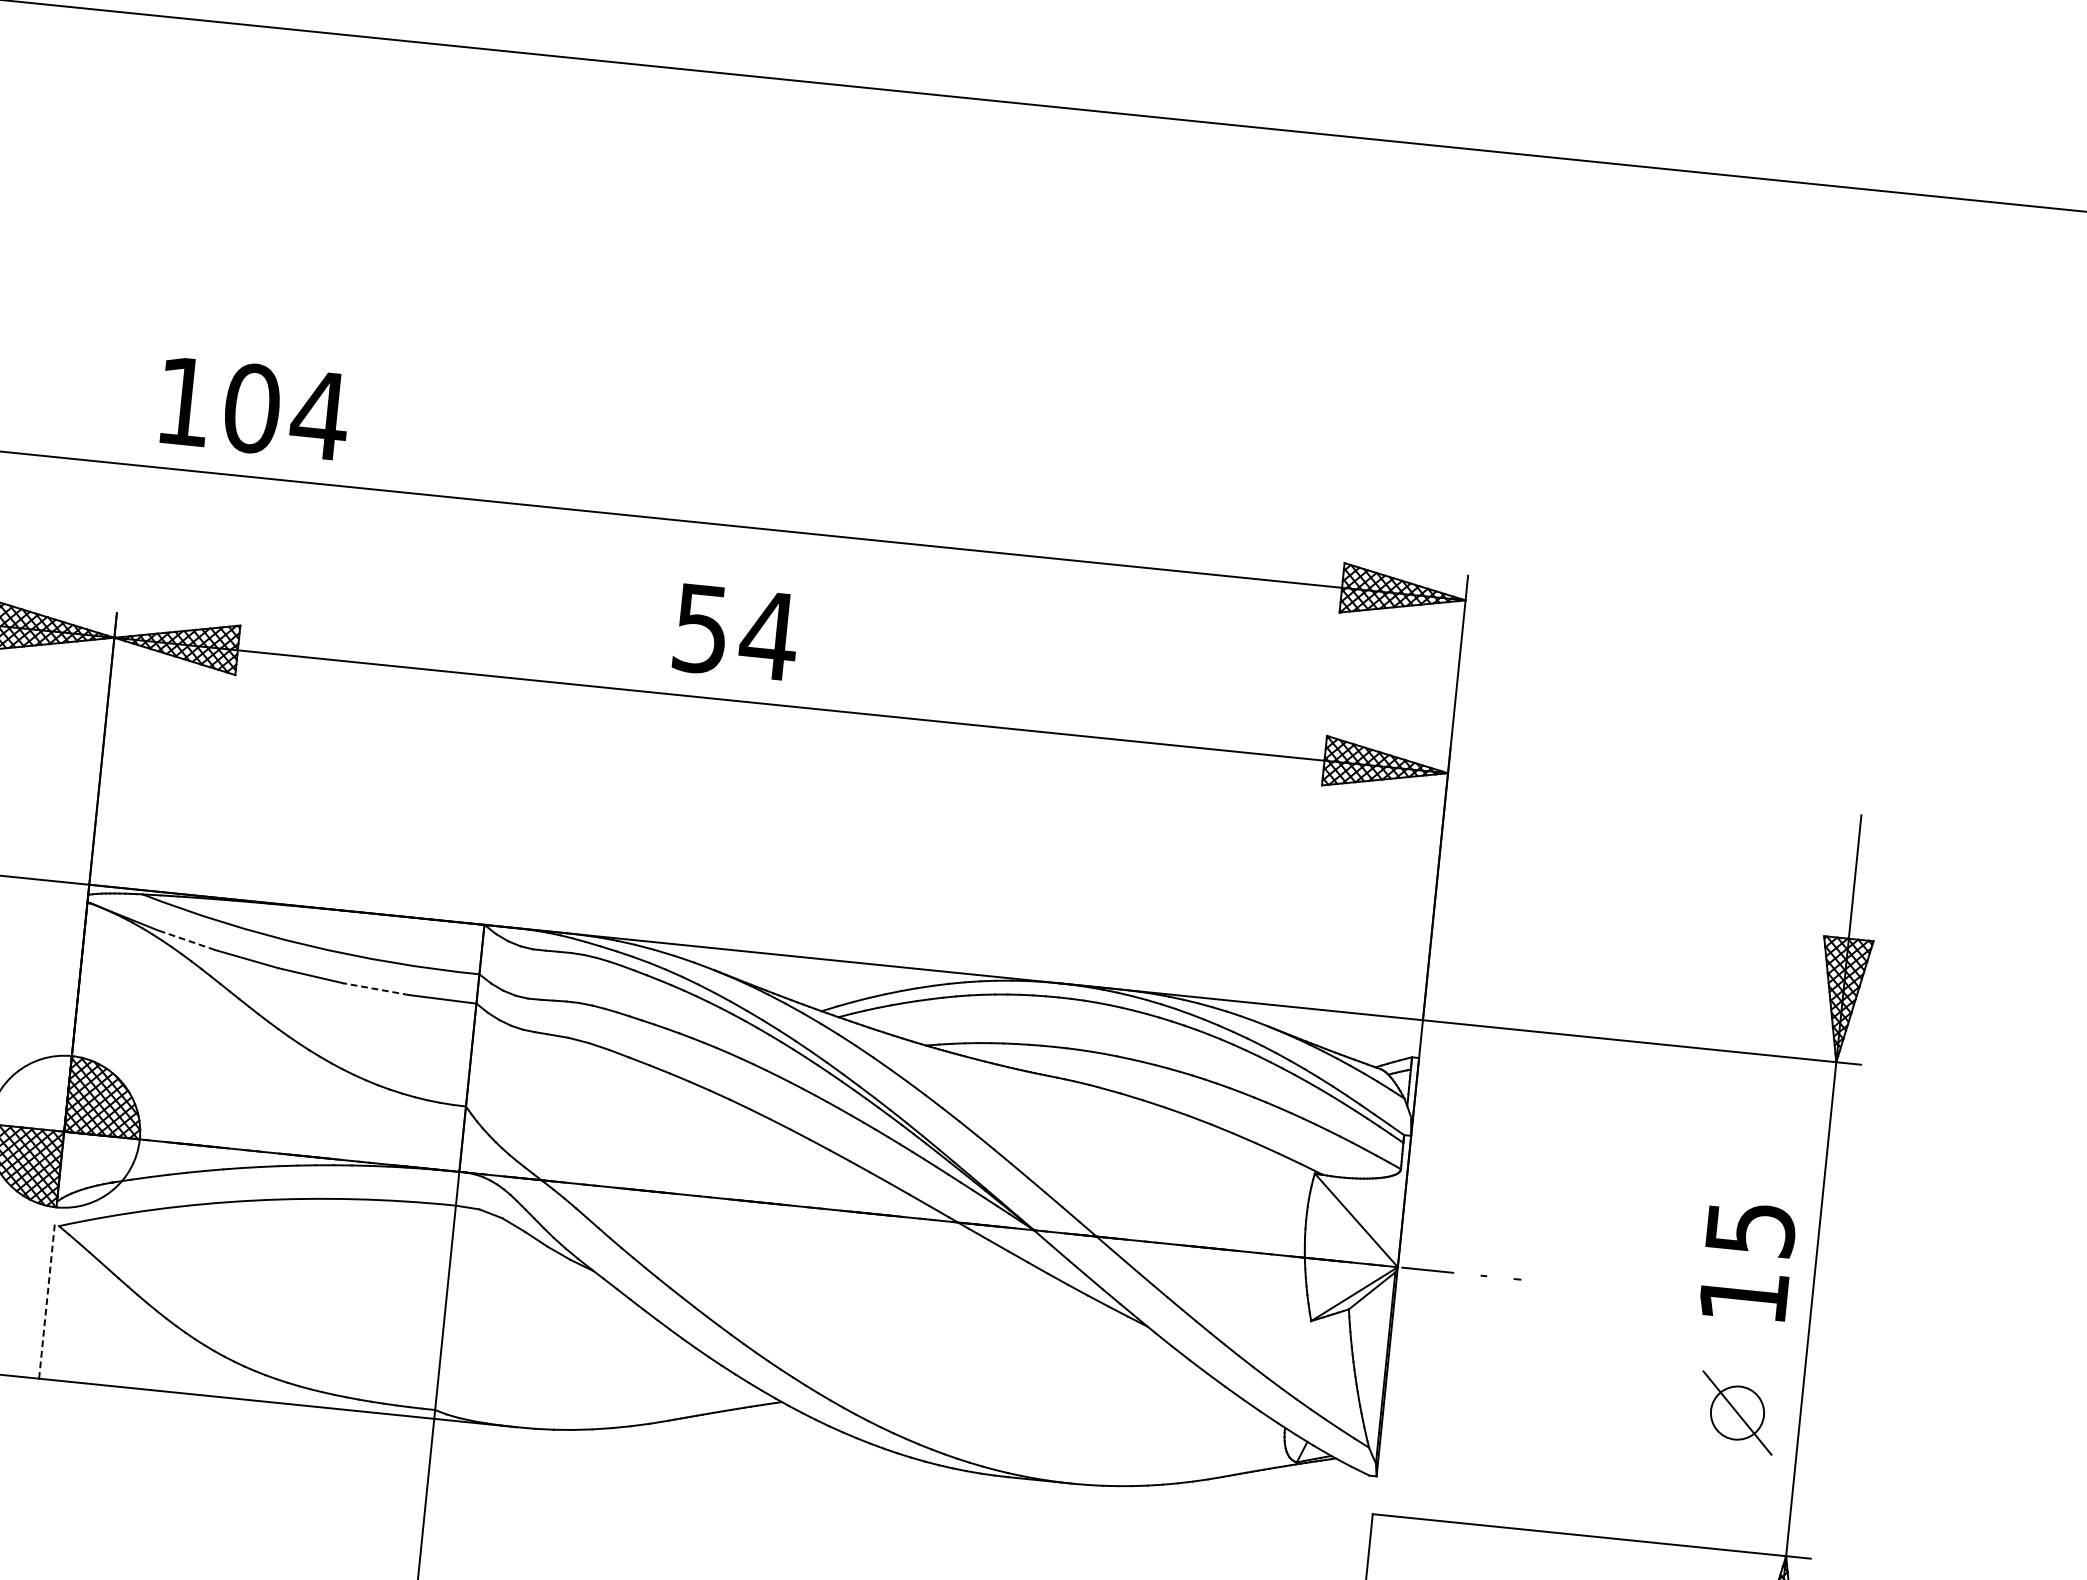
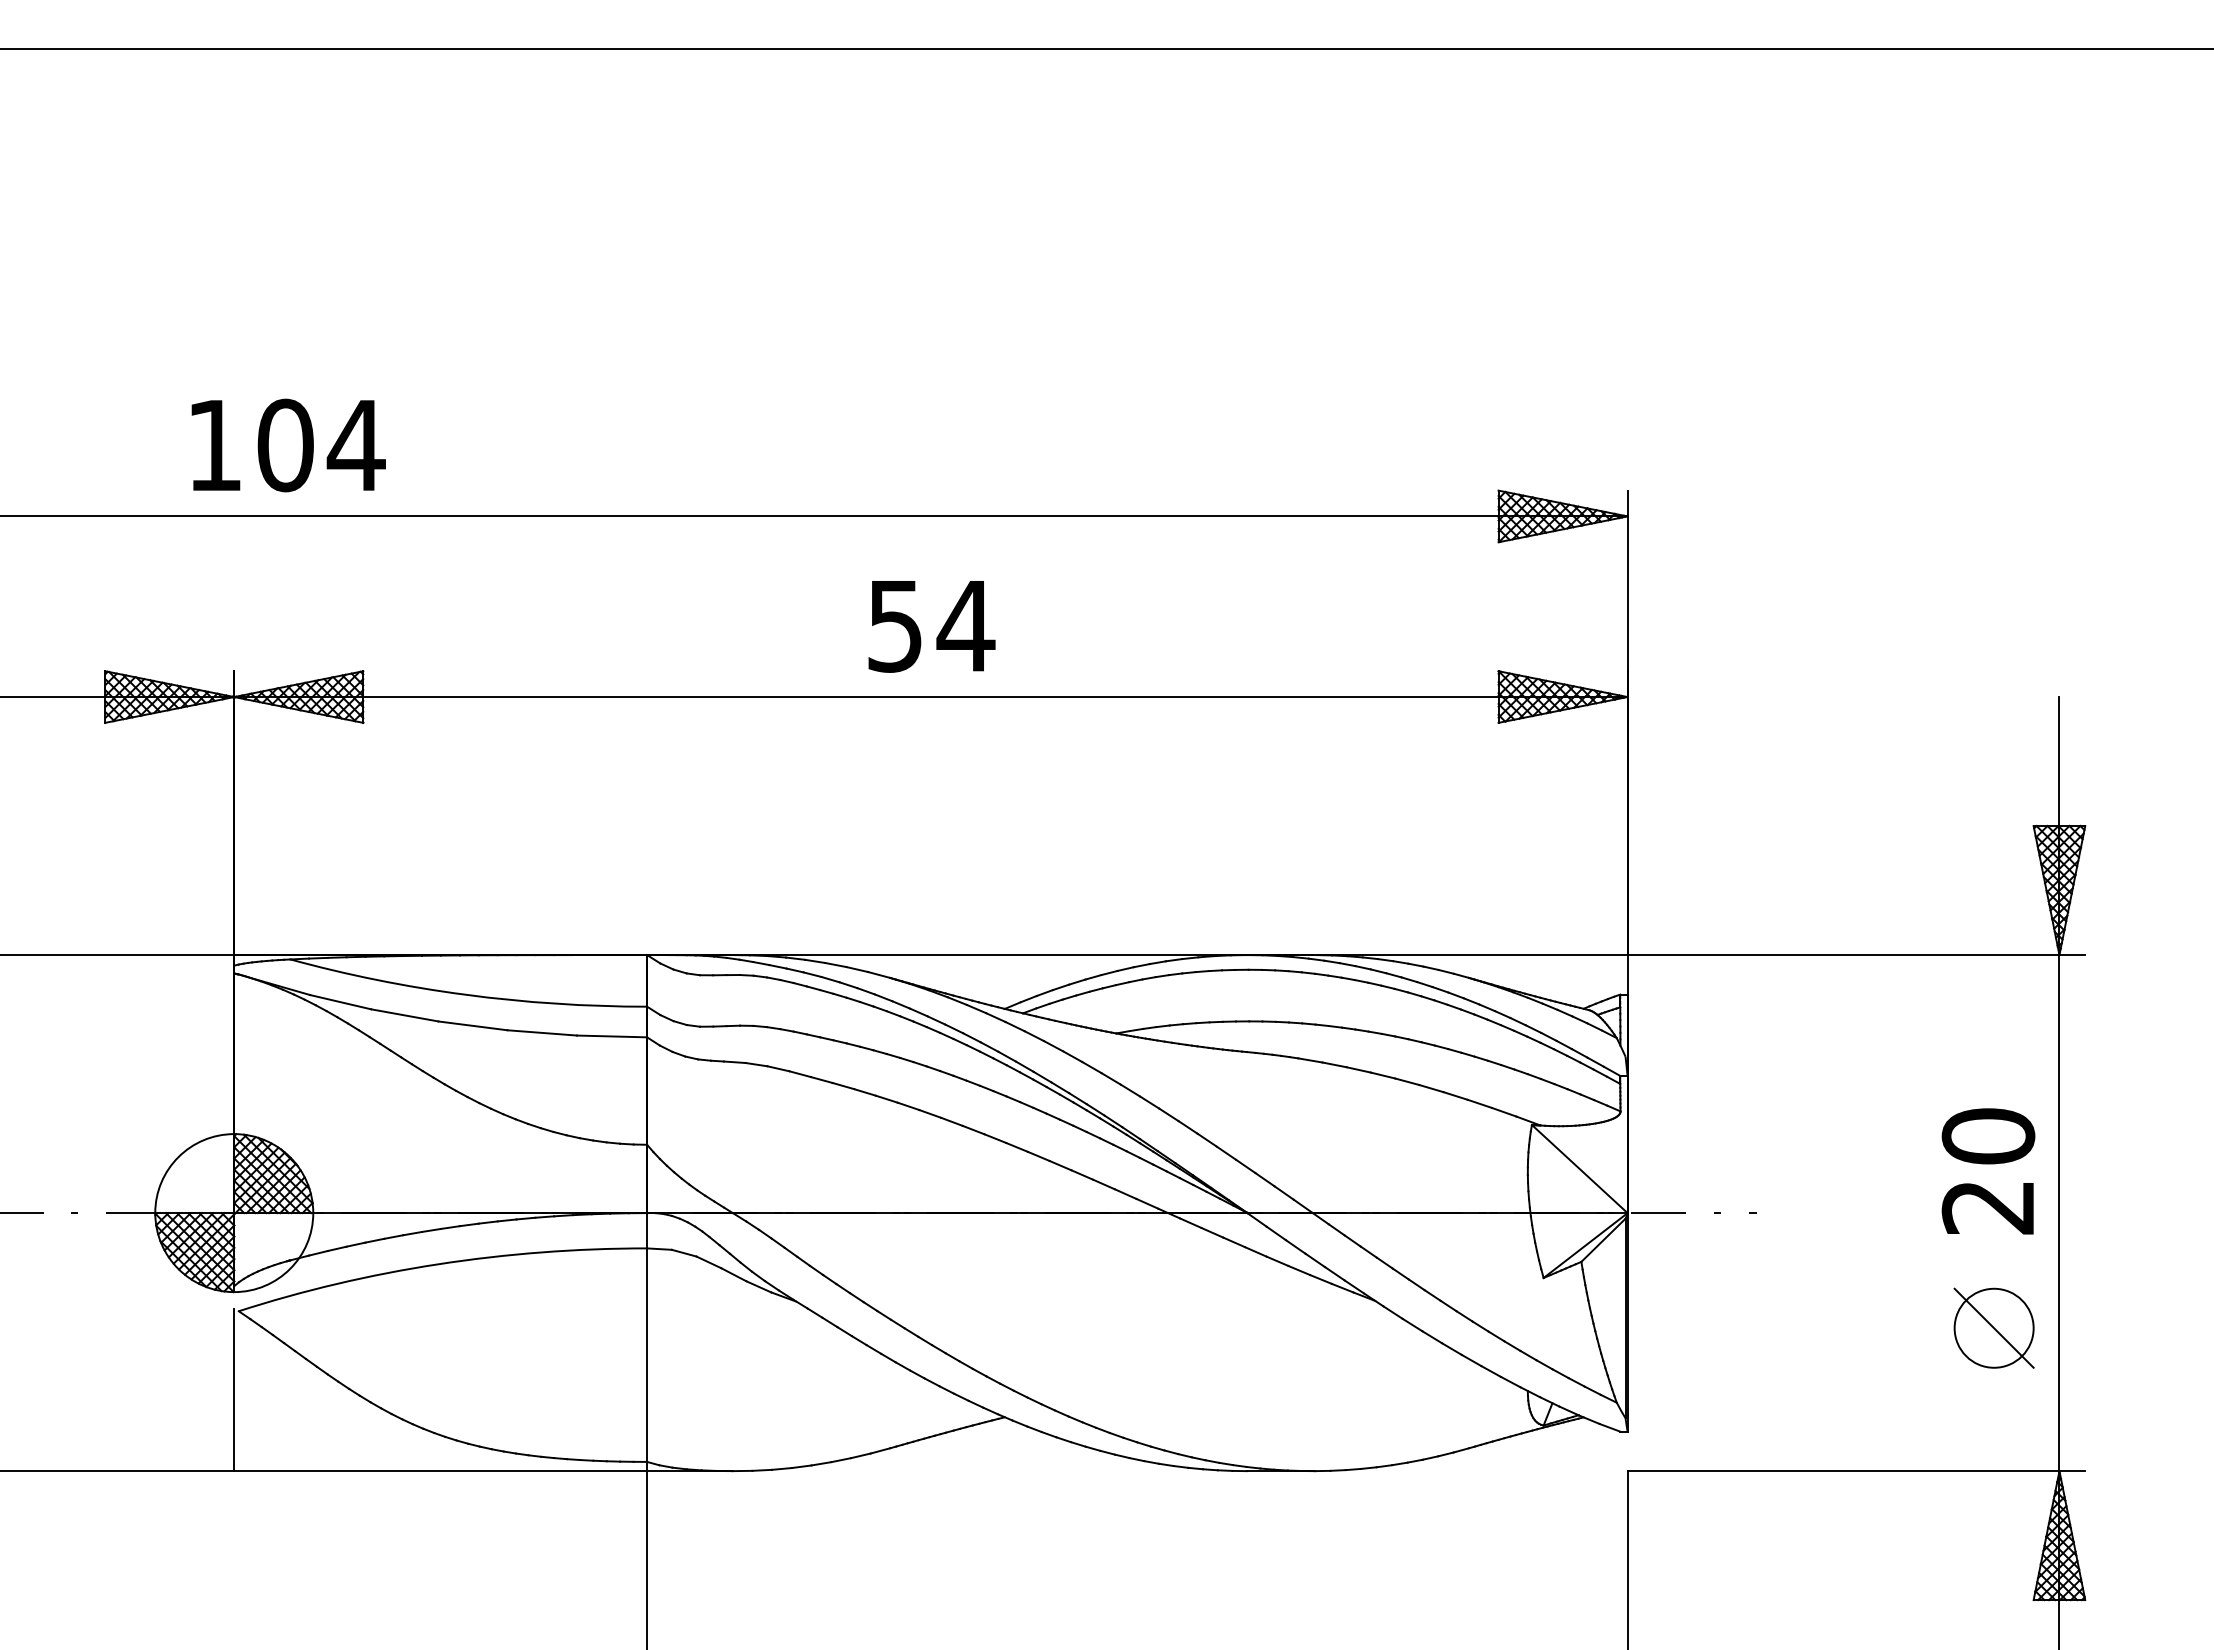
text: (254, 408) -> (288, 445), moved
text: (735, 632) -> (931, 626), moved
line: (186, 940) -> (340, 1002), dashed -> solid
line: (376, 988) -> (542, 1032), dashed -> solid
text: (1747, 1262) -> (1988, 1171), 15 -> 20
line: (47, 1300) -> (234, 1389), dashed -> solid
circle: (1736, 1412) -> (1993, 1327), size x1.43

